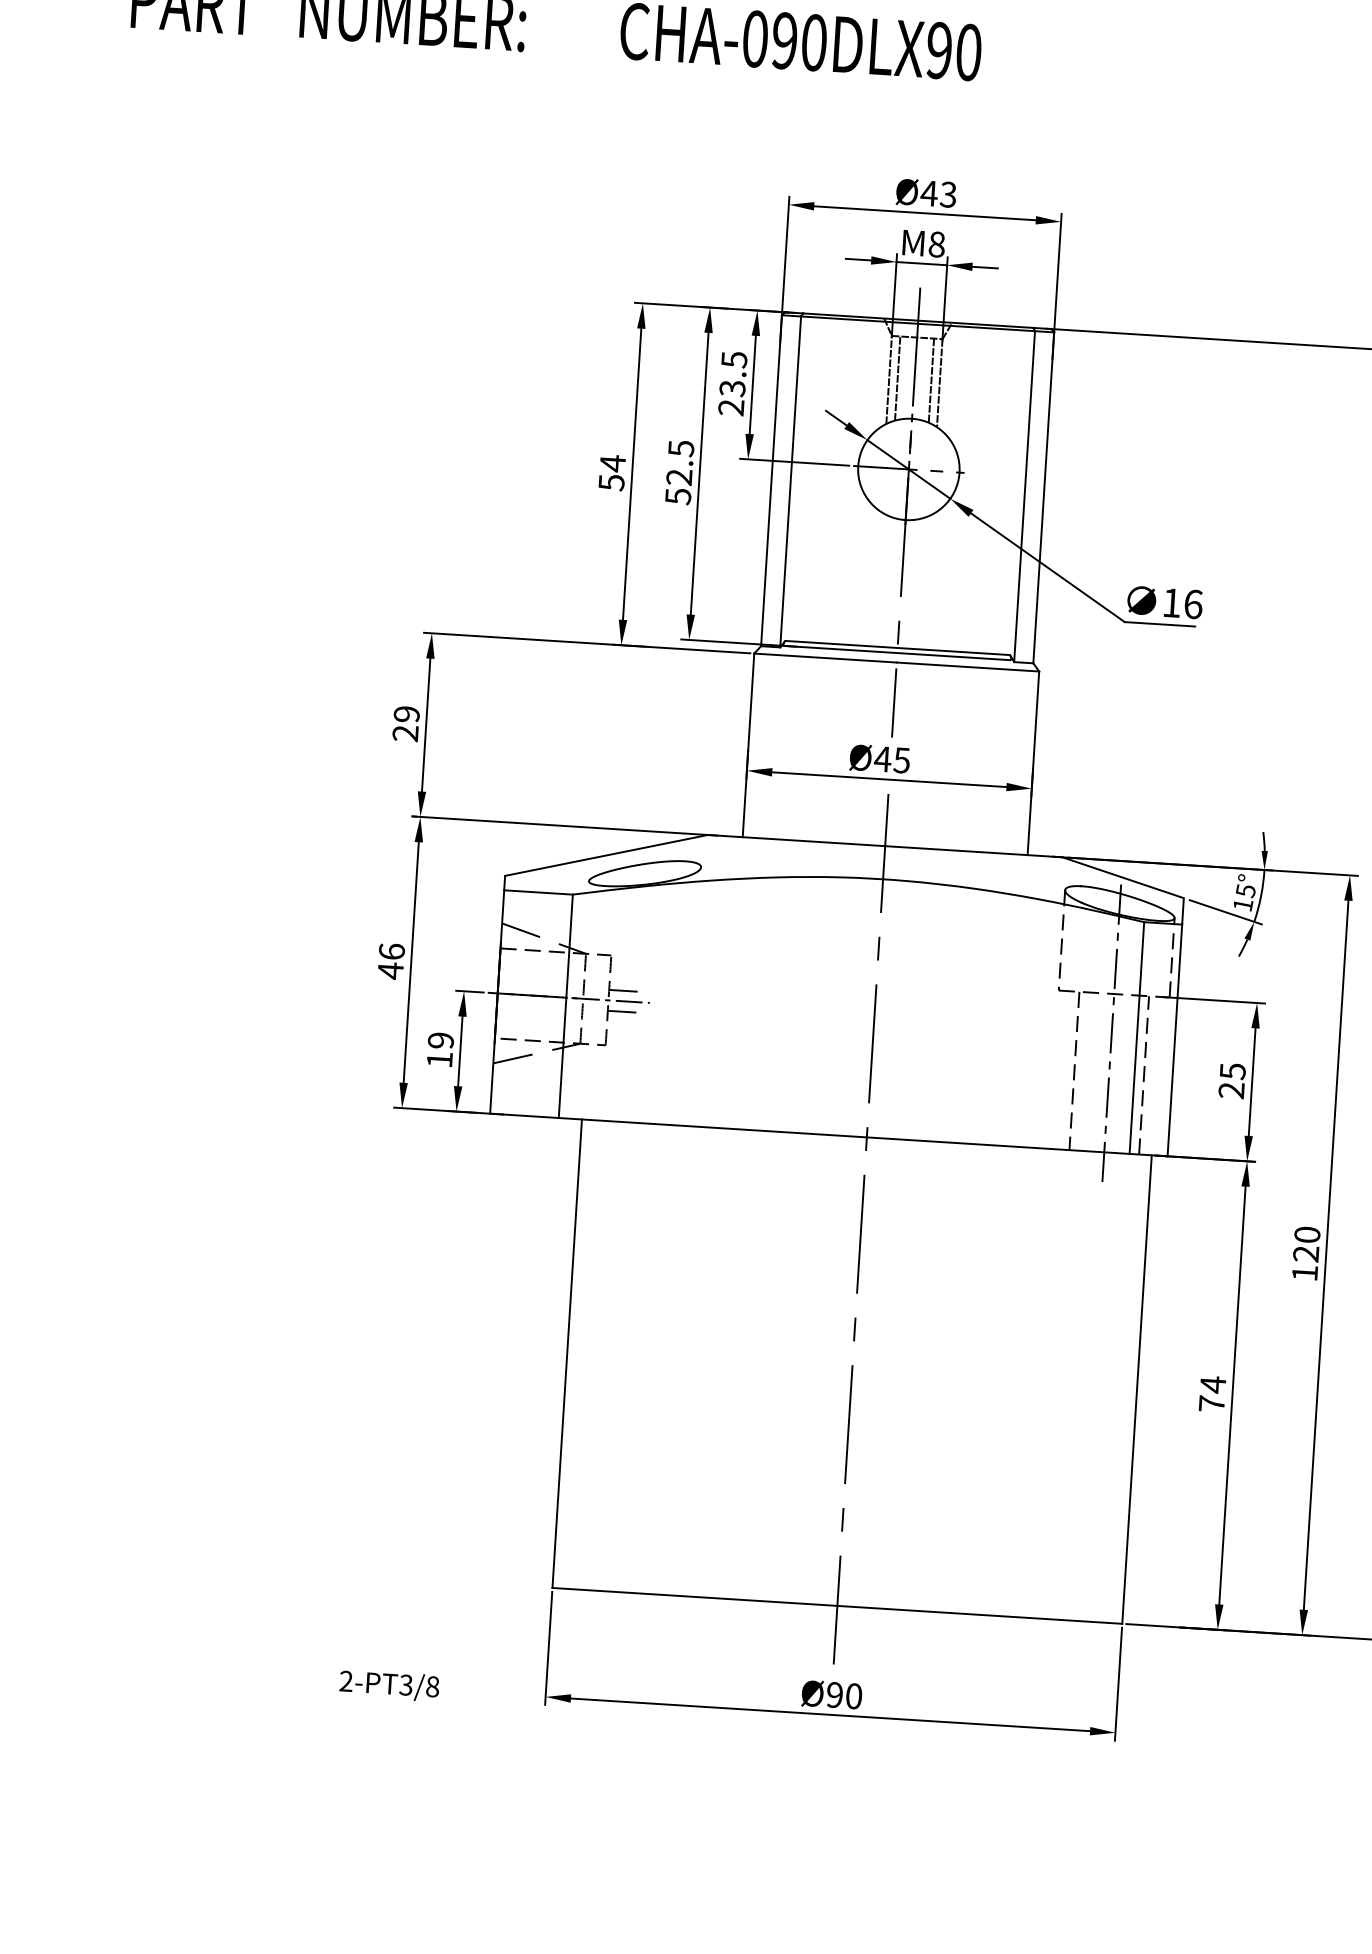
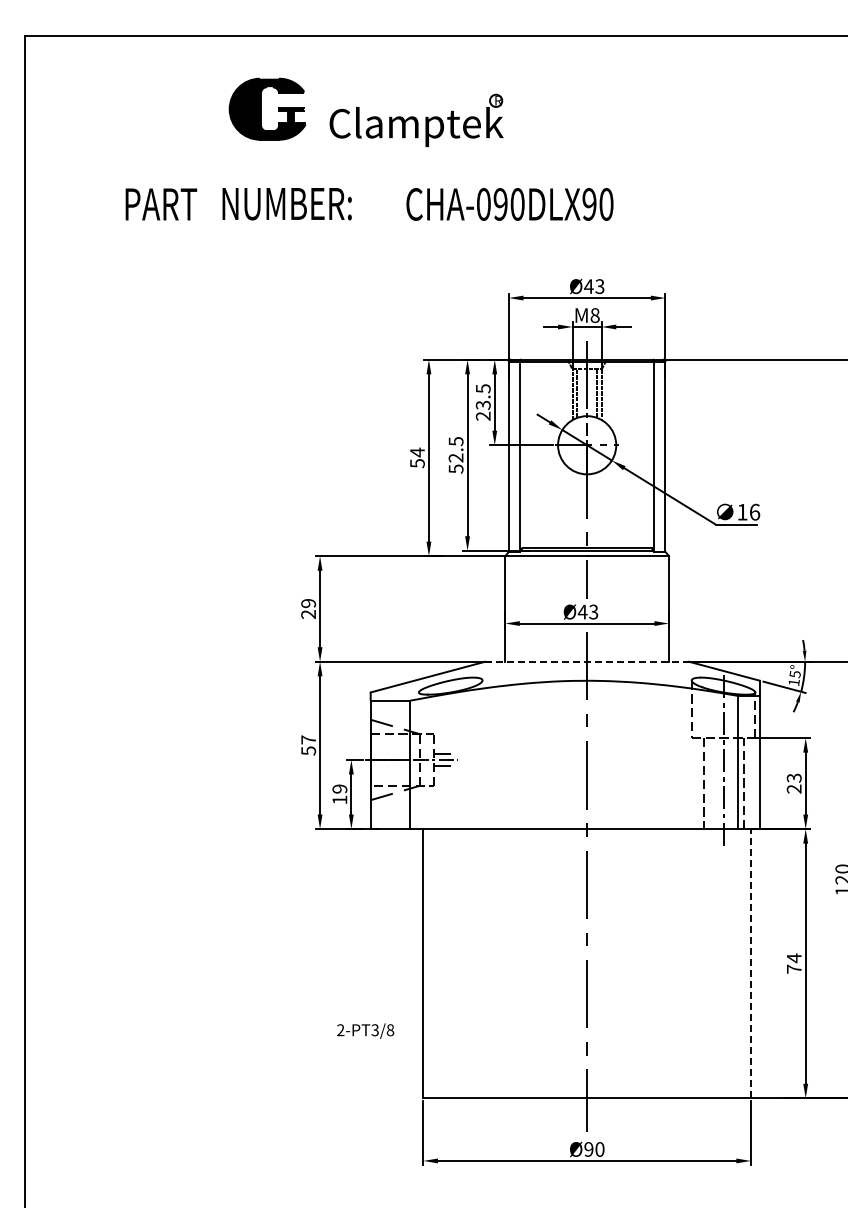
text: (901, 759) -> (593, 611), Ø45 -> Ø43
line: (885, 845) -> (587, 661), solid -> dashed
text: (391, 961) -> (308, 745), 46 -> 57
text: (1231, 1070) -> (793, 777), 25 -> 23
line: (1136, 1389) -> (750, 963), solid -> dashed
text: (389, 1684) -> (365, 1030), moved

